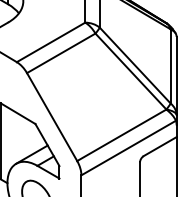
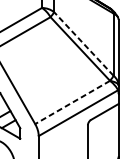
line: (135, 65) -> (84, 43), solid -> dashed
line: (121, 135) -> (72, 102), solid -> dashed

